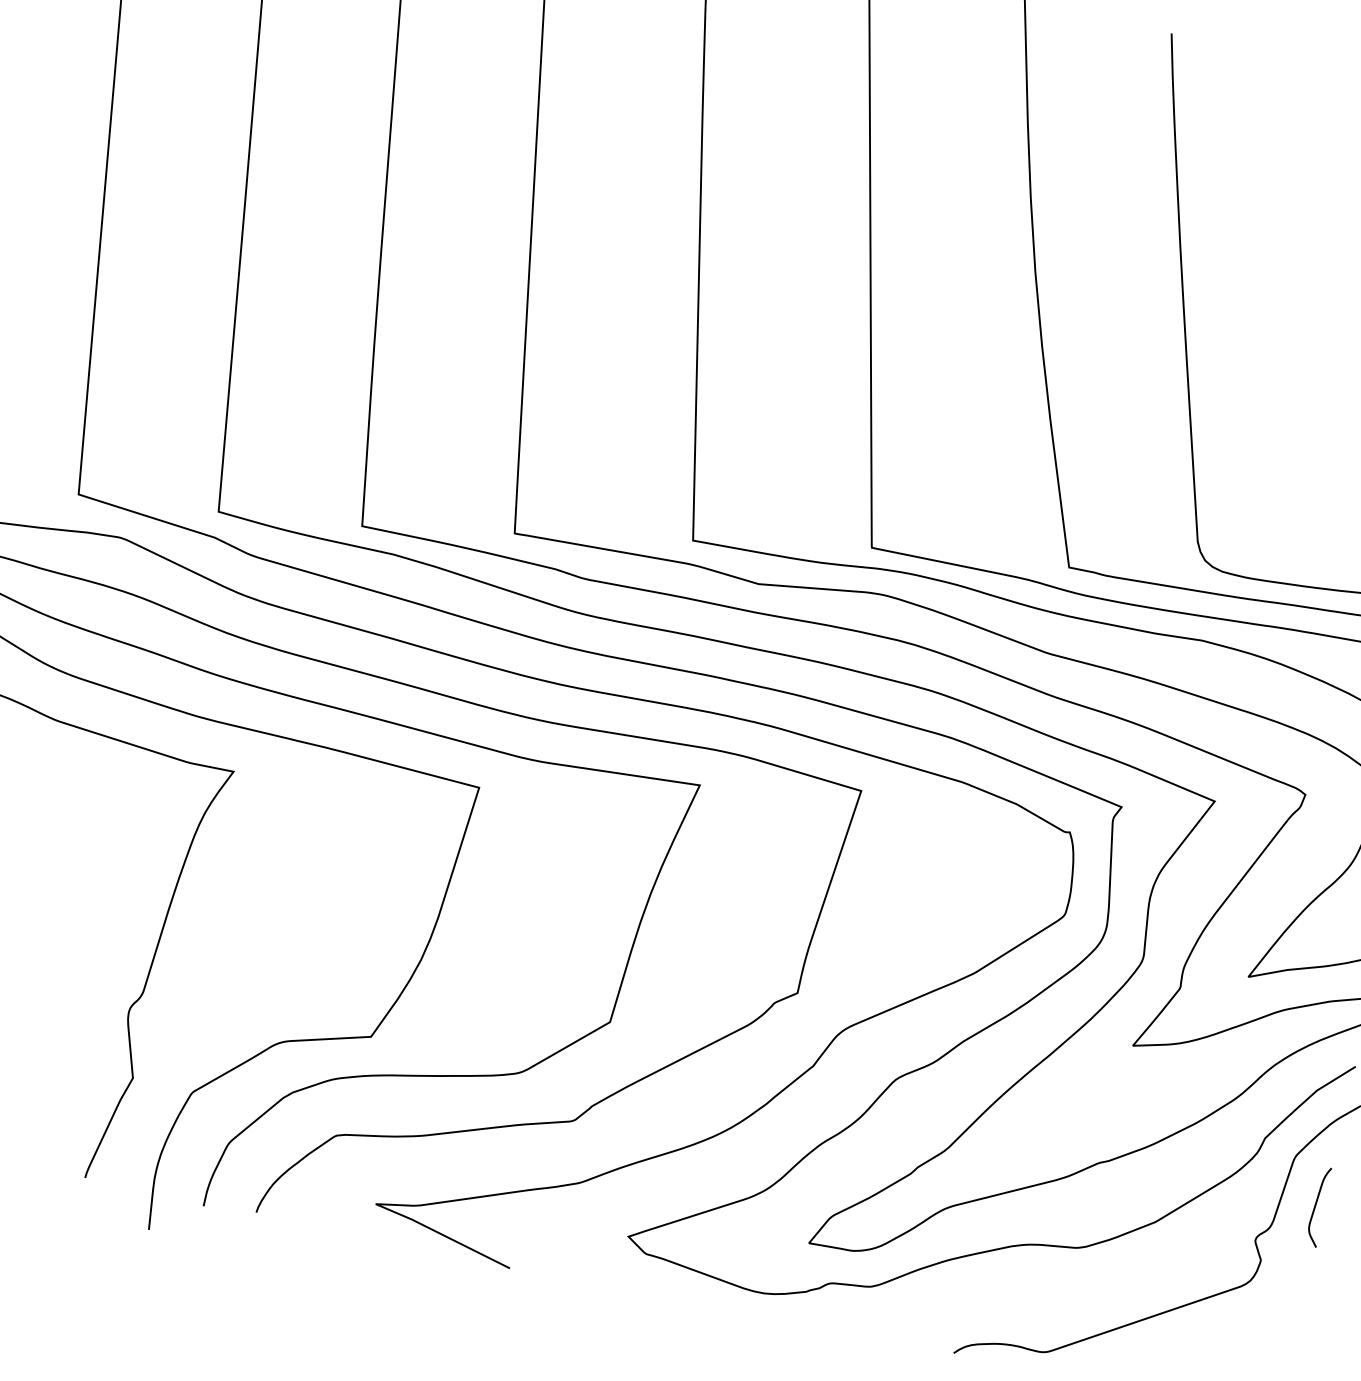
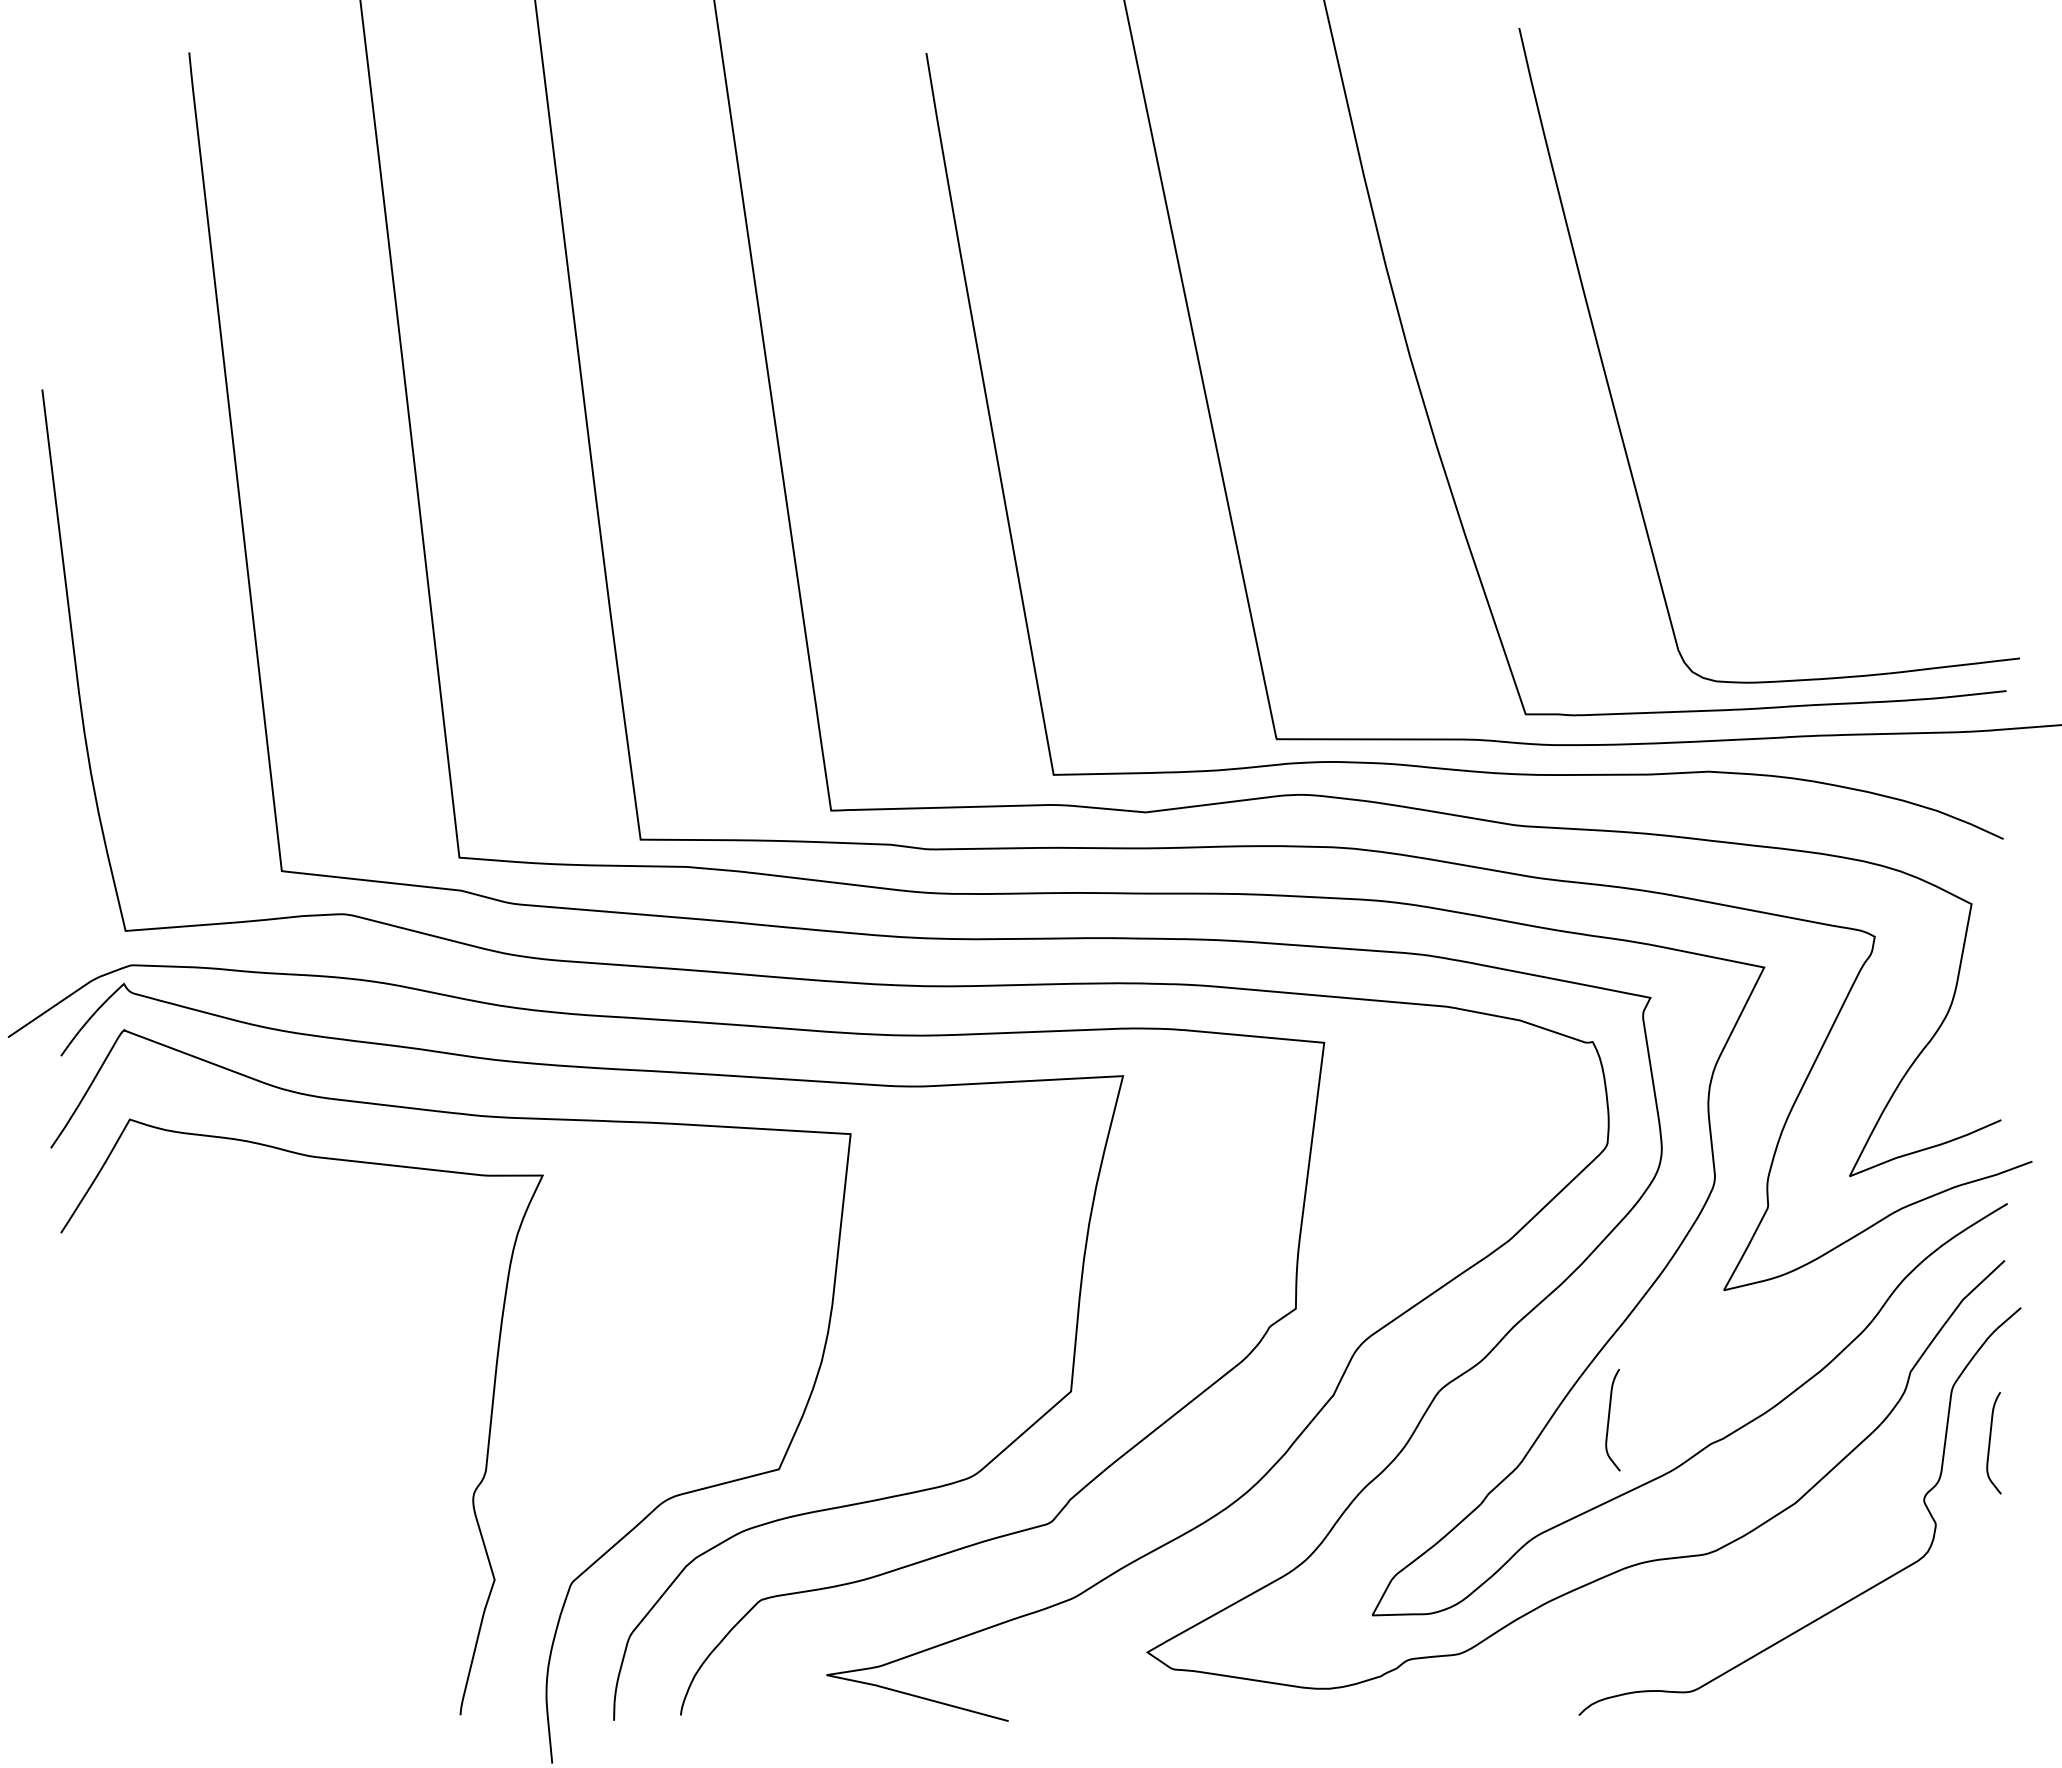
curve: (1023, 1128) -> (1609, 1420), added

